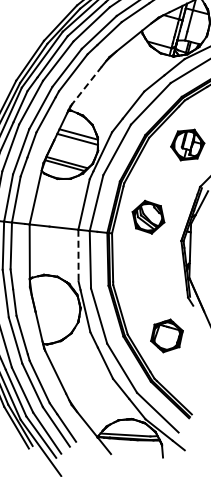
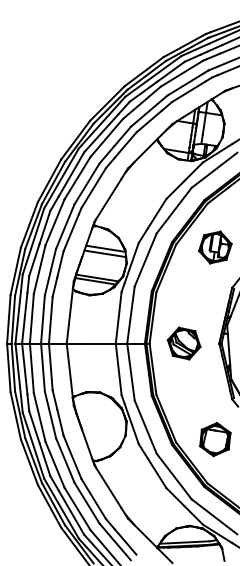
line: (86, 86) -> (108, 200), dashed -> solid
part: (147, 217) -> (183, 343), moved
line: (78, 255) -> (118, 369), dashed -> solid

